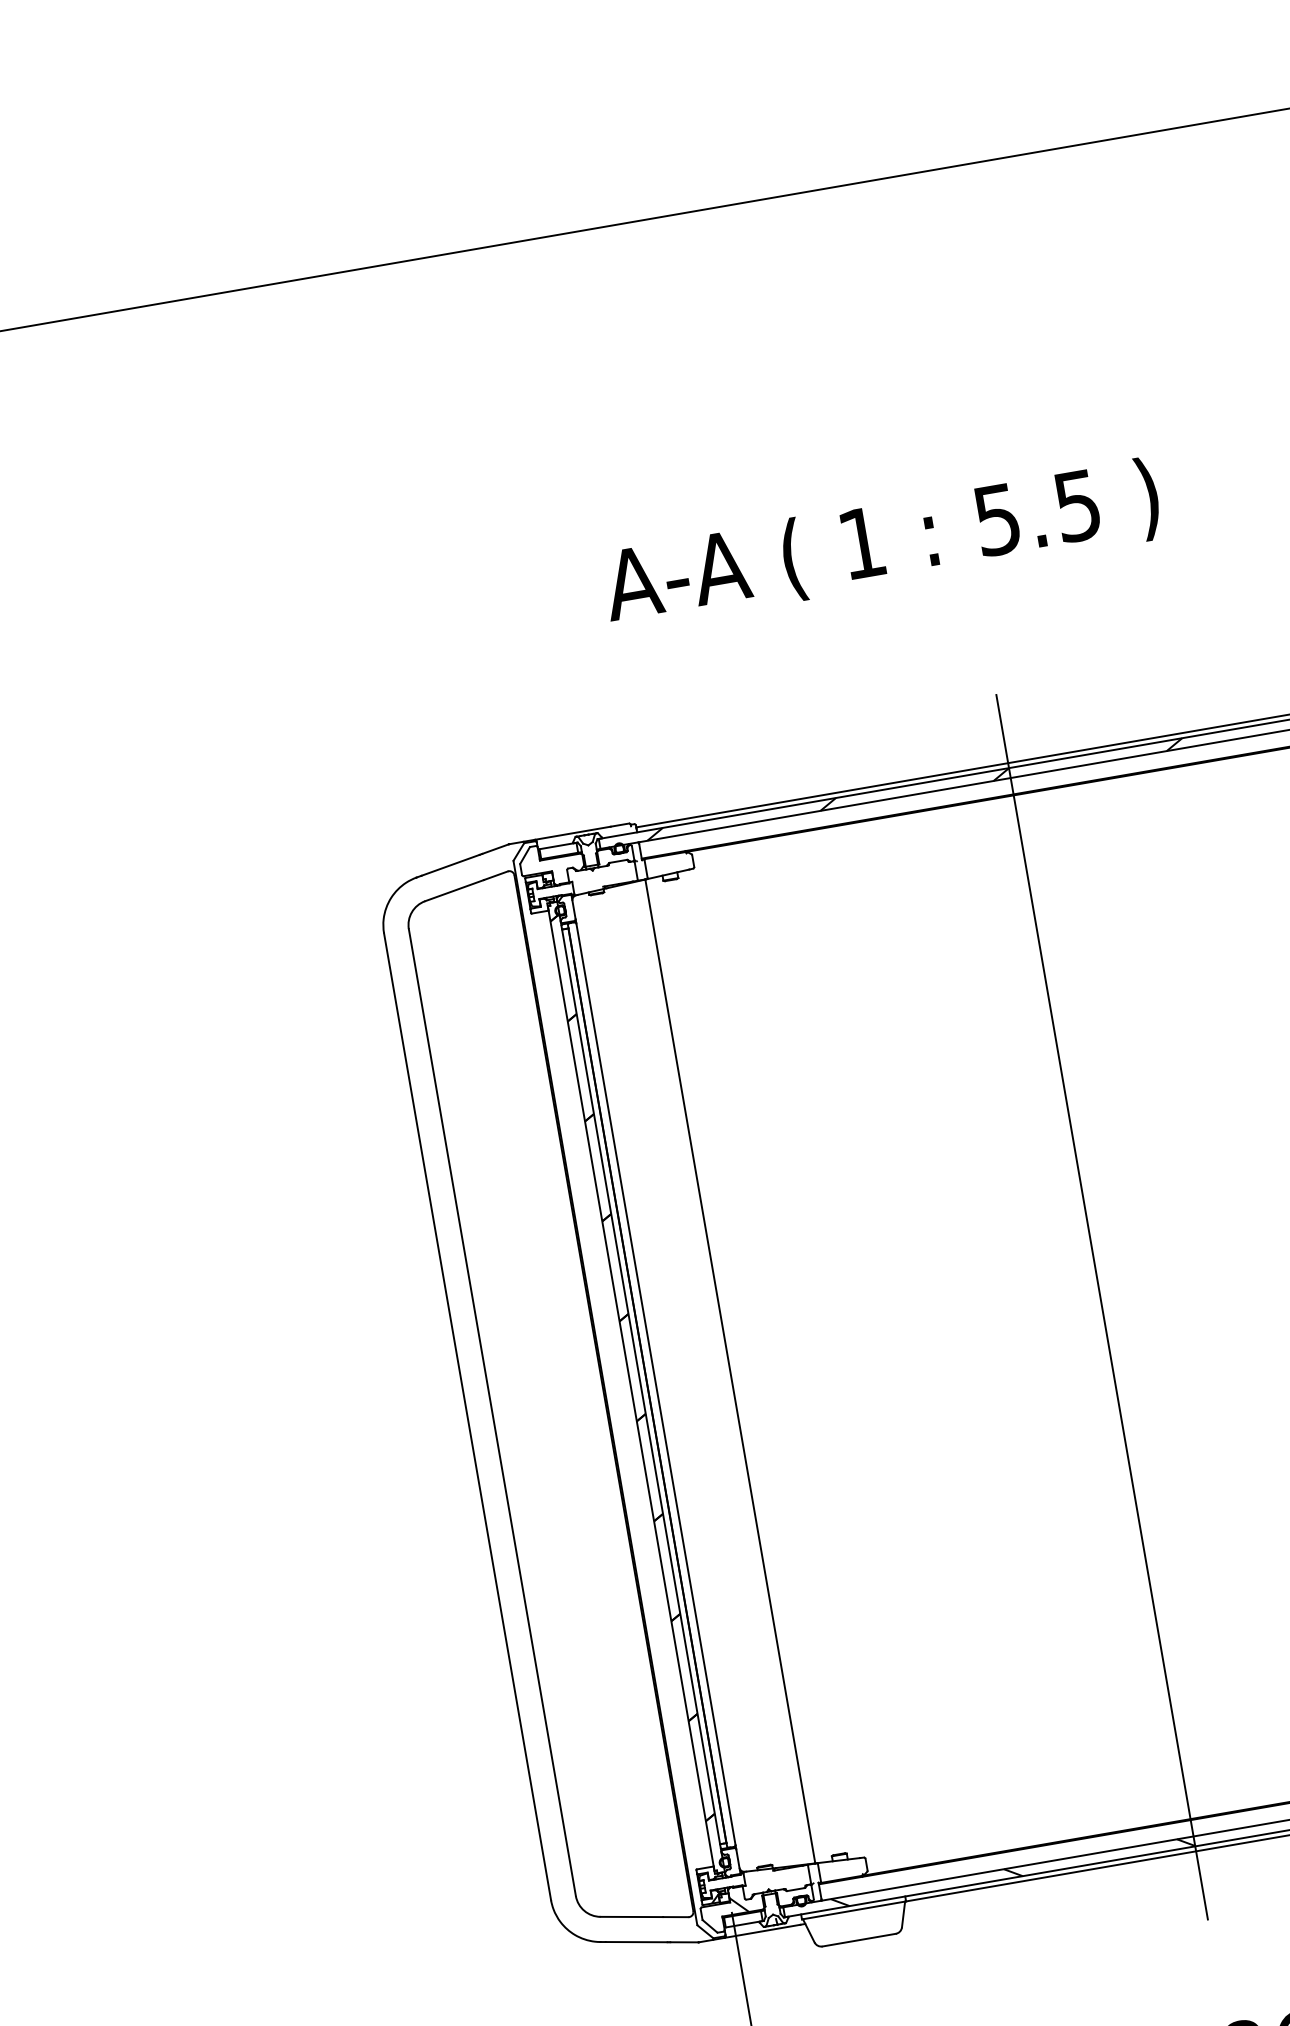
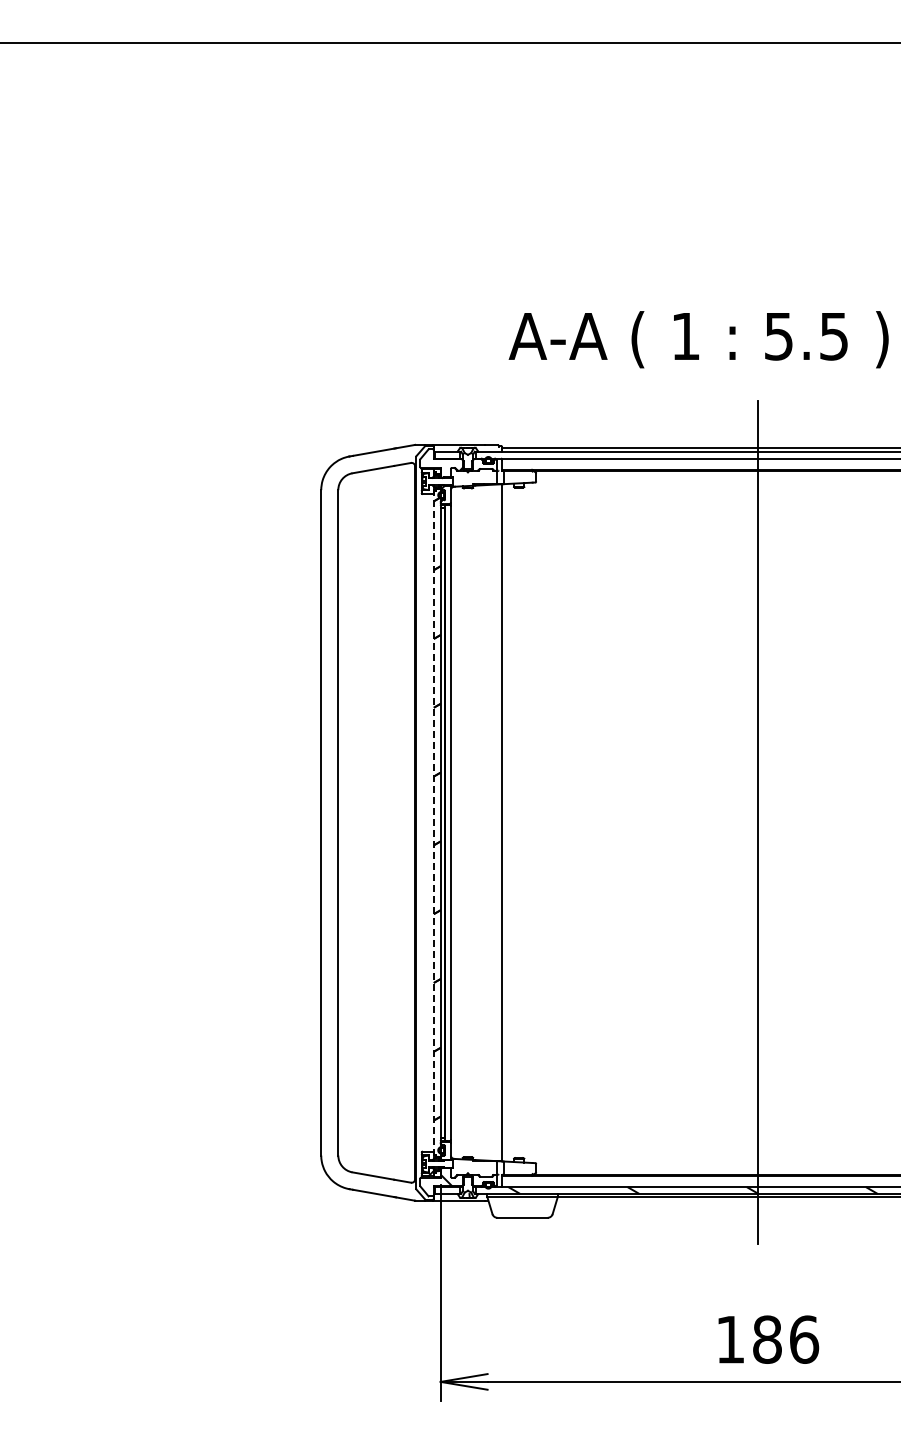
text: (881, 544) -> (698, 339), moved
hatch: (914, 788) -> (692, 454), removed
line: (630, 1388) -> (433, 822), solid -> dashed

